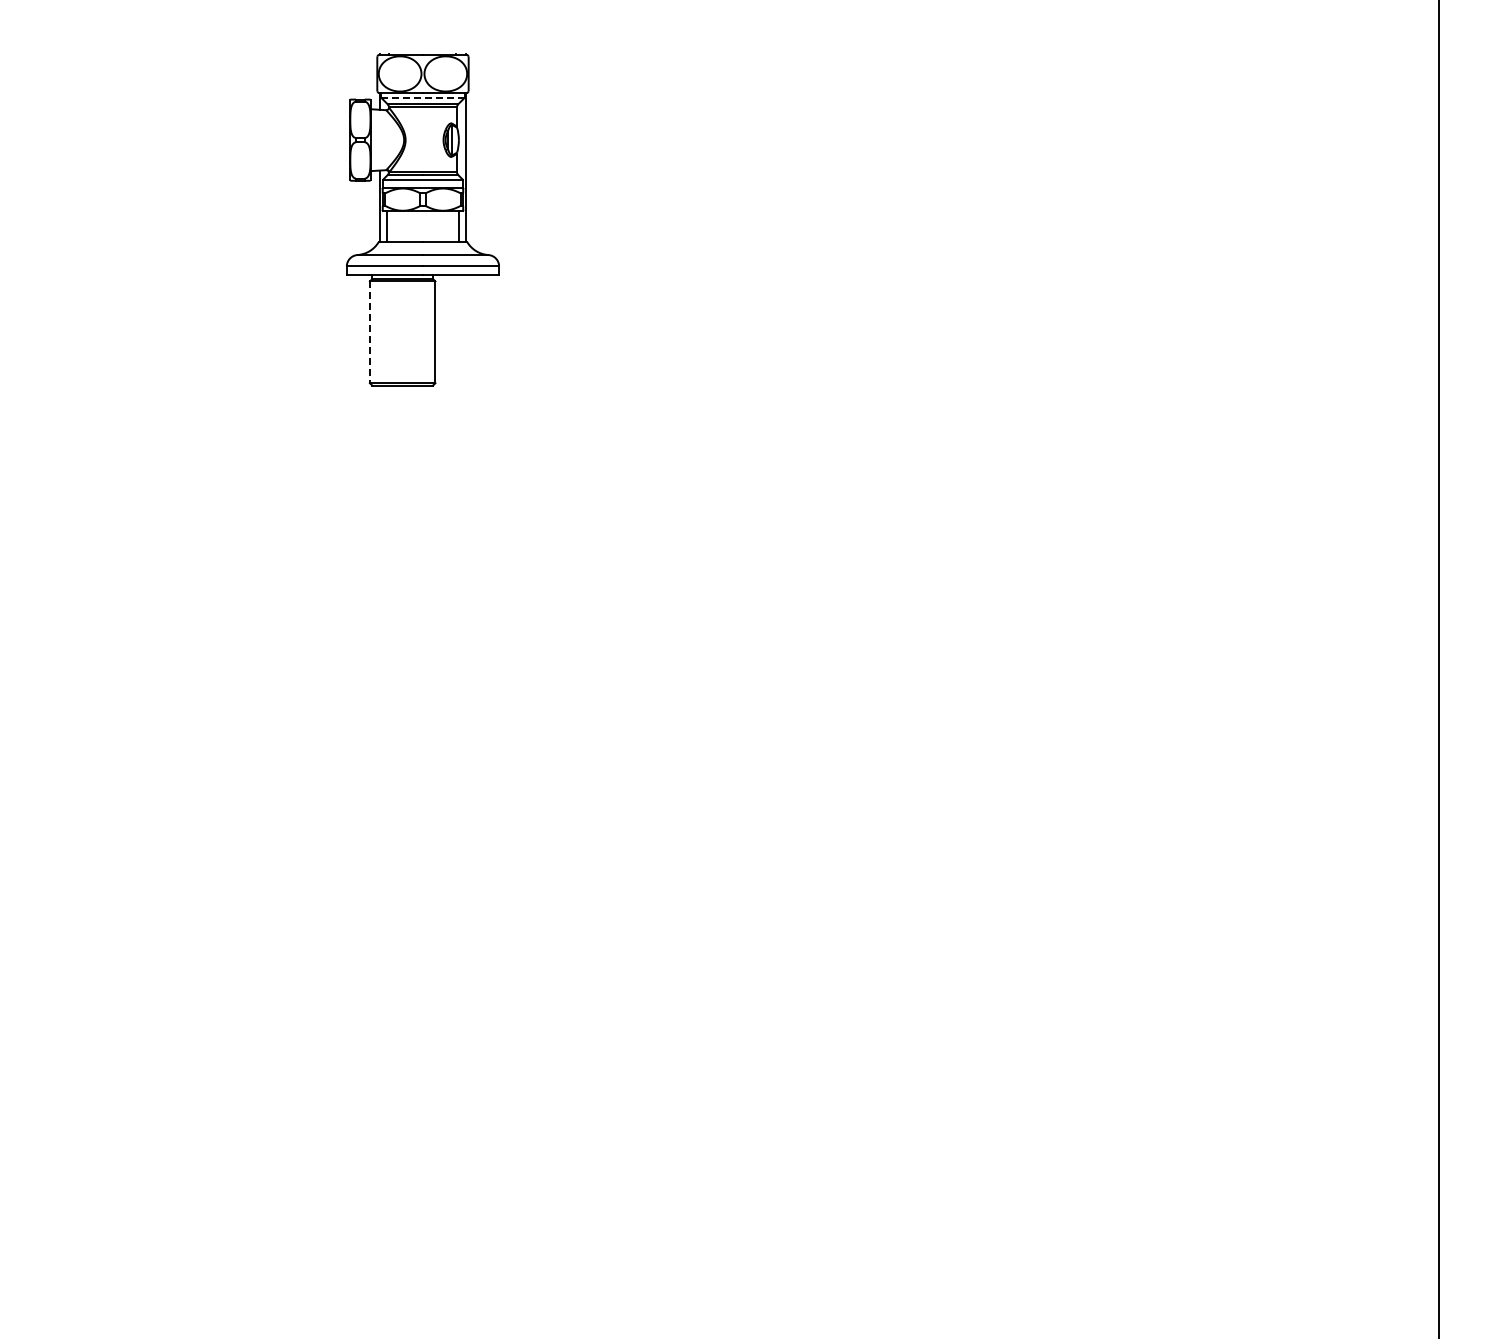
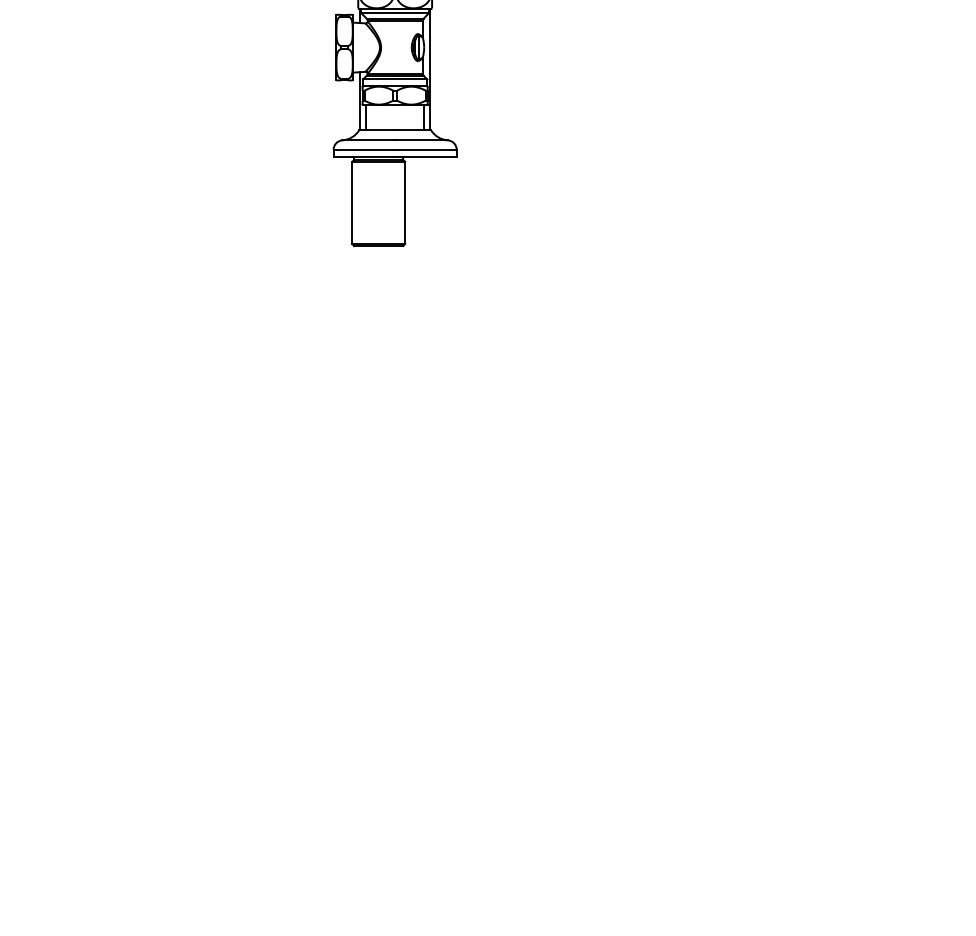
line: (422, 97) -> (394, 13), dashed -> solid
line: (369, 332) -> (351, 203), dashed -> solid

